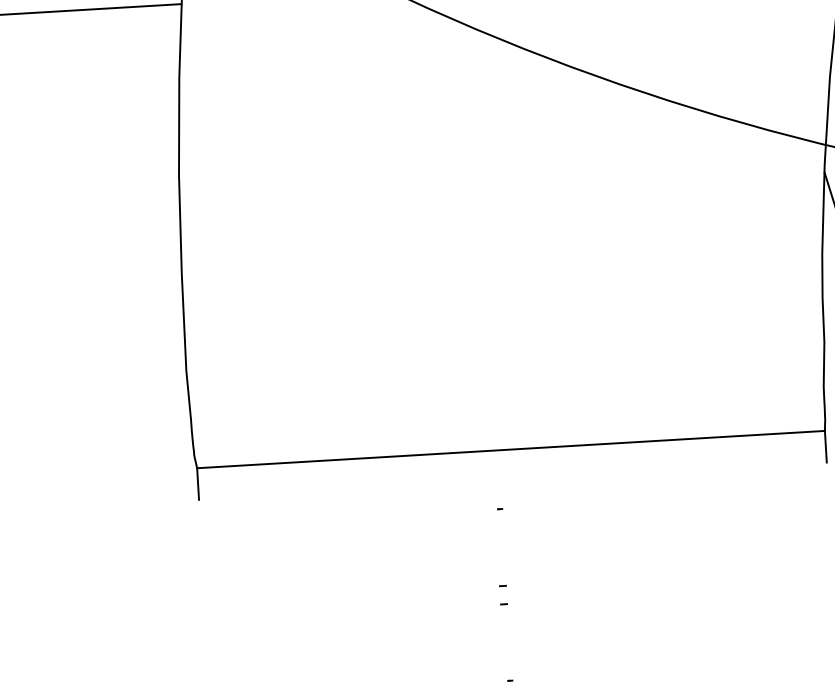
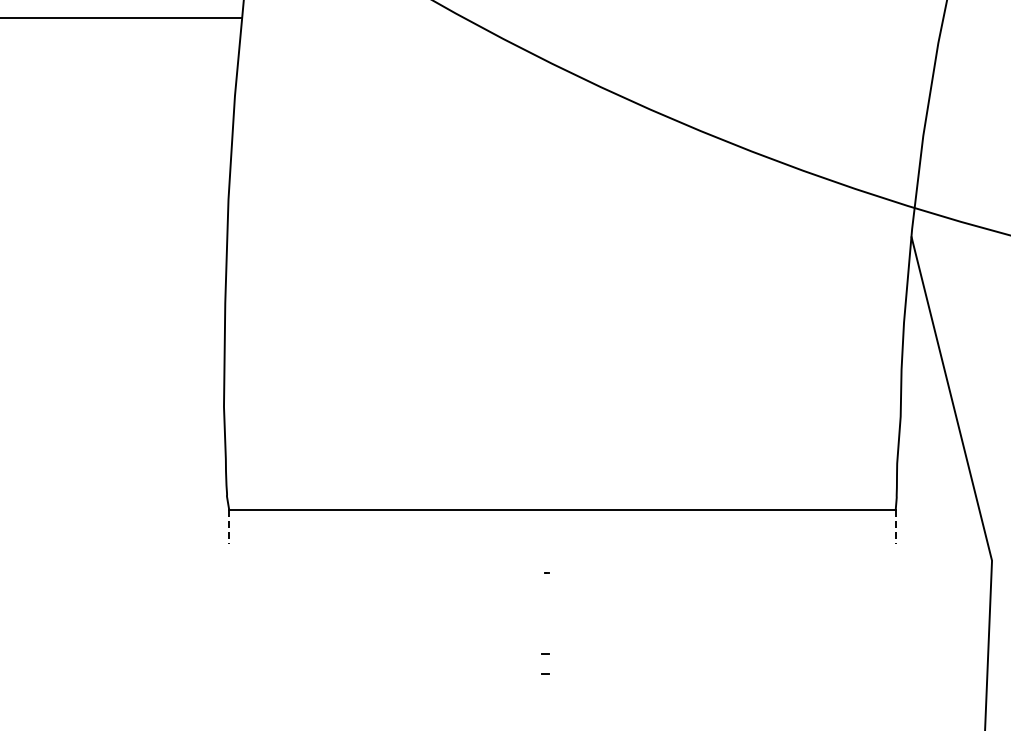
line: (825, 447) -> (895, 527), solid -> dashed
line: (198, 484) -> (229, 527), solid -> dashed

